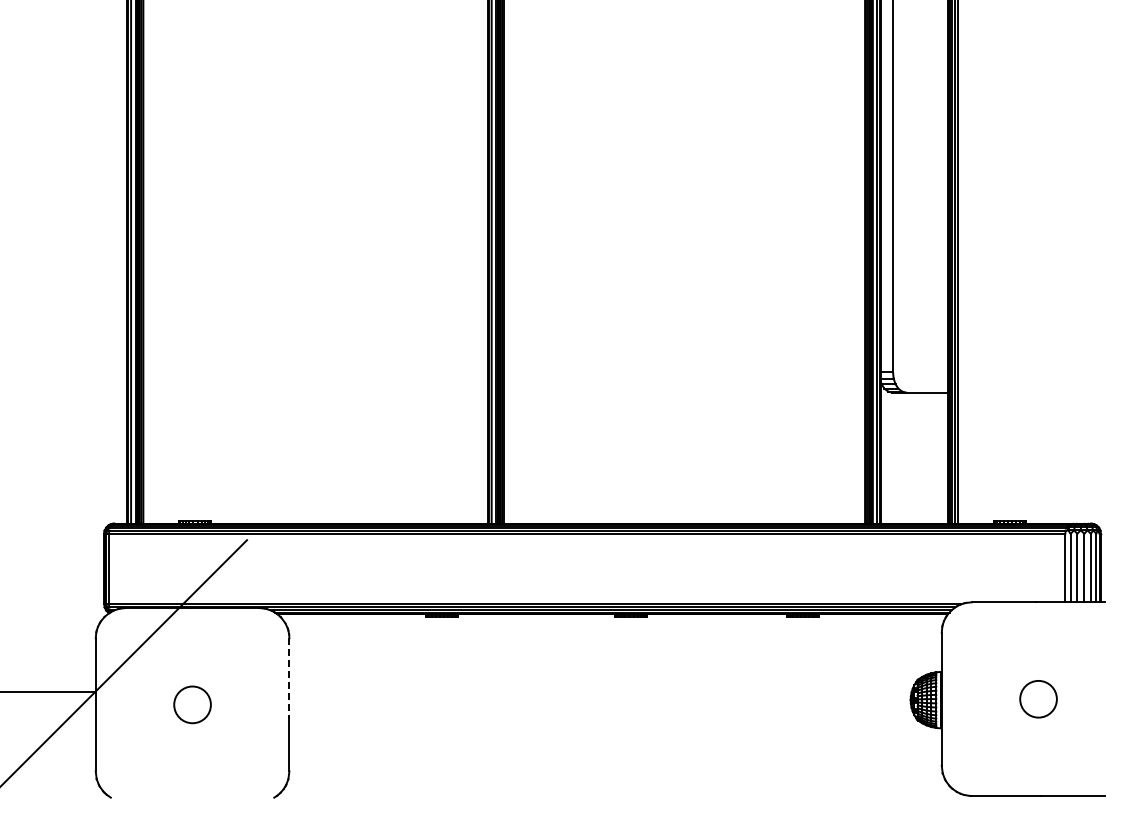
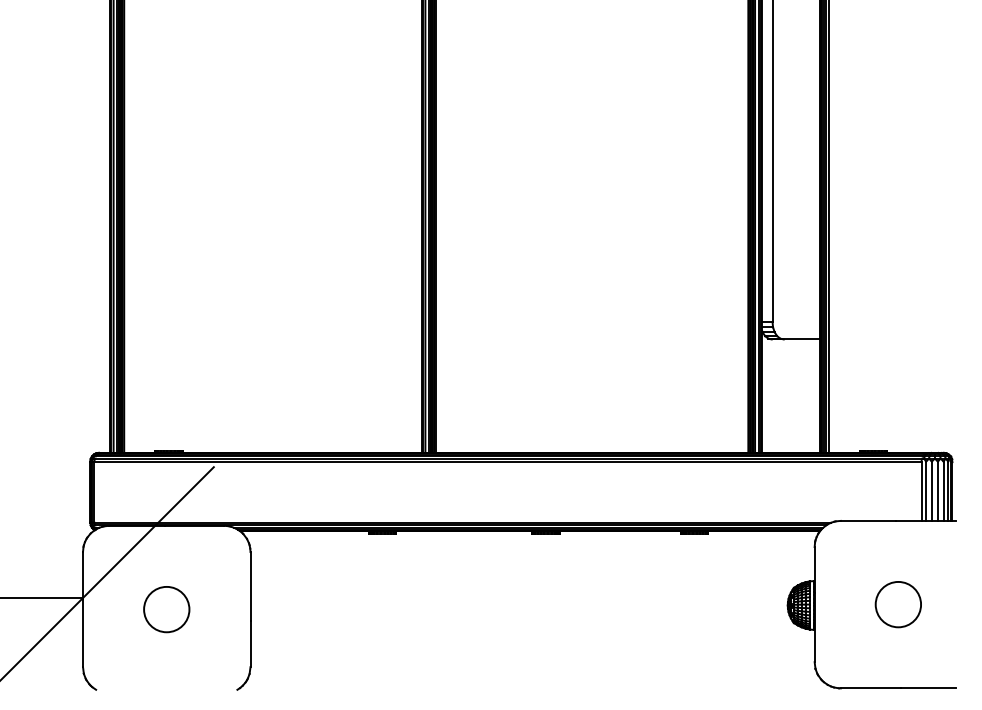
line: (289, 678) -> (250, 586), dashed -> solid
circle: (1038, 699) -> (898, 604), size x1.43
circle: (192, 704) -> (166, 609), size x1.43

